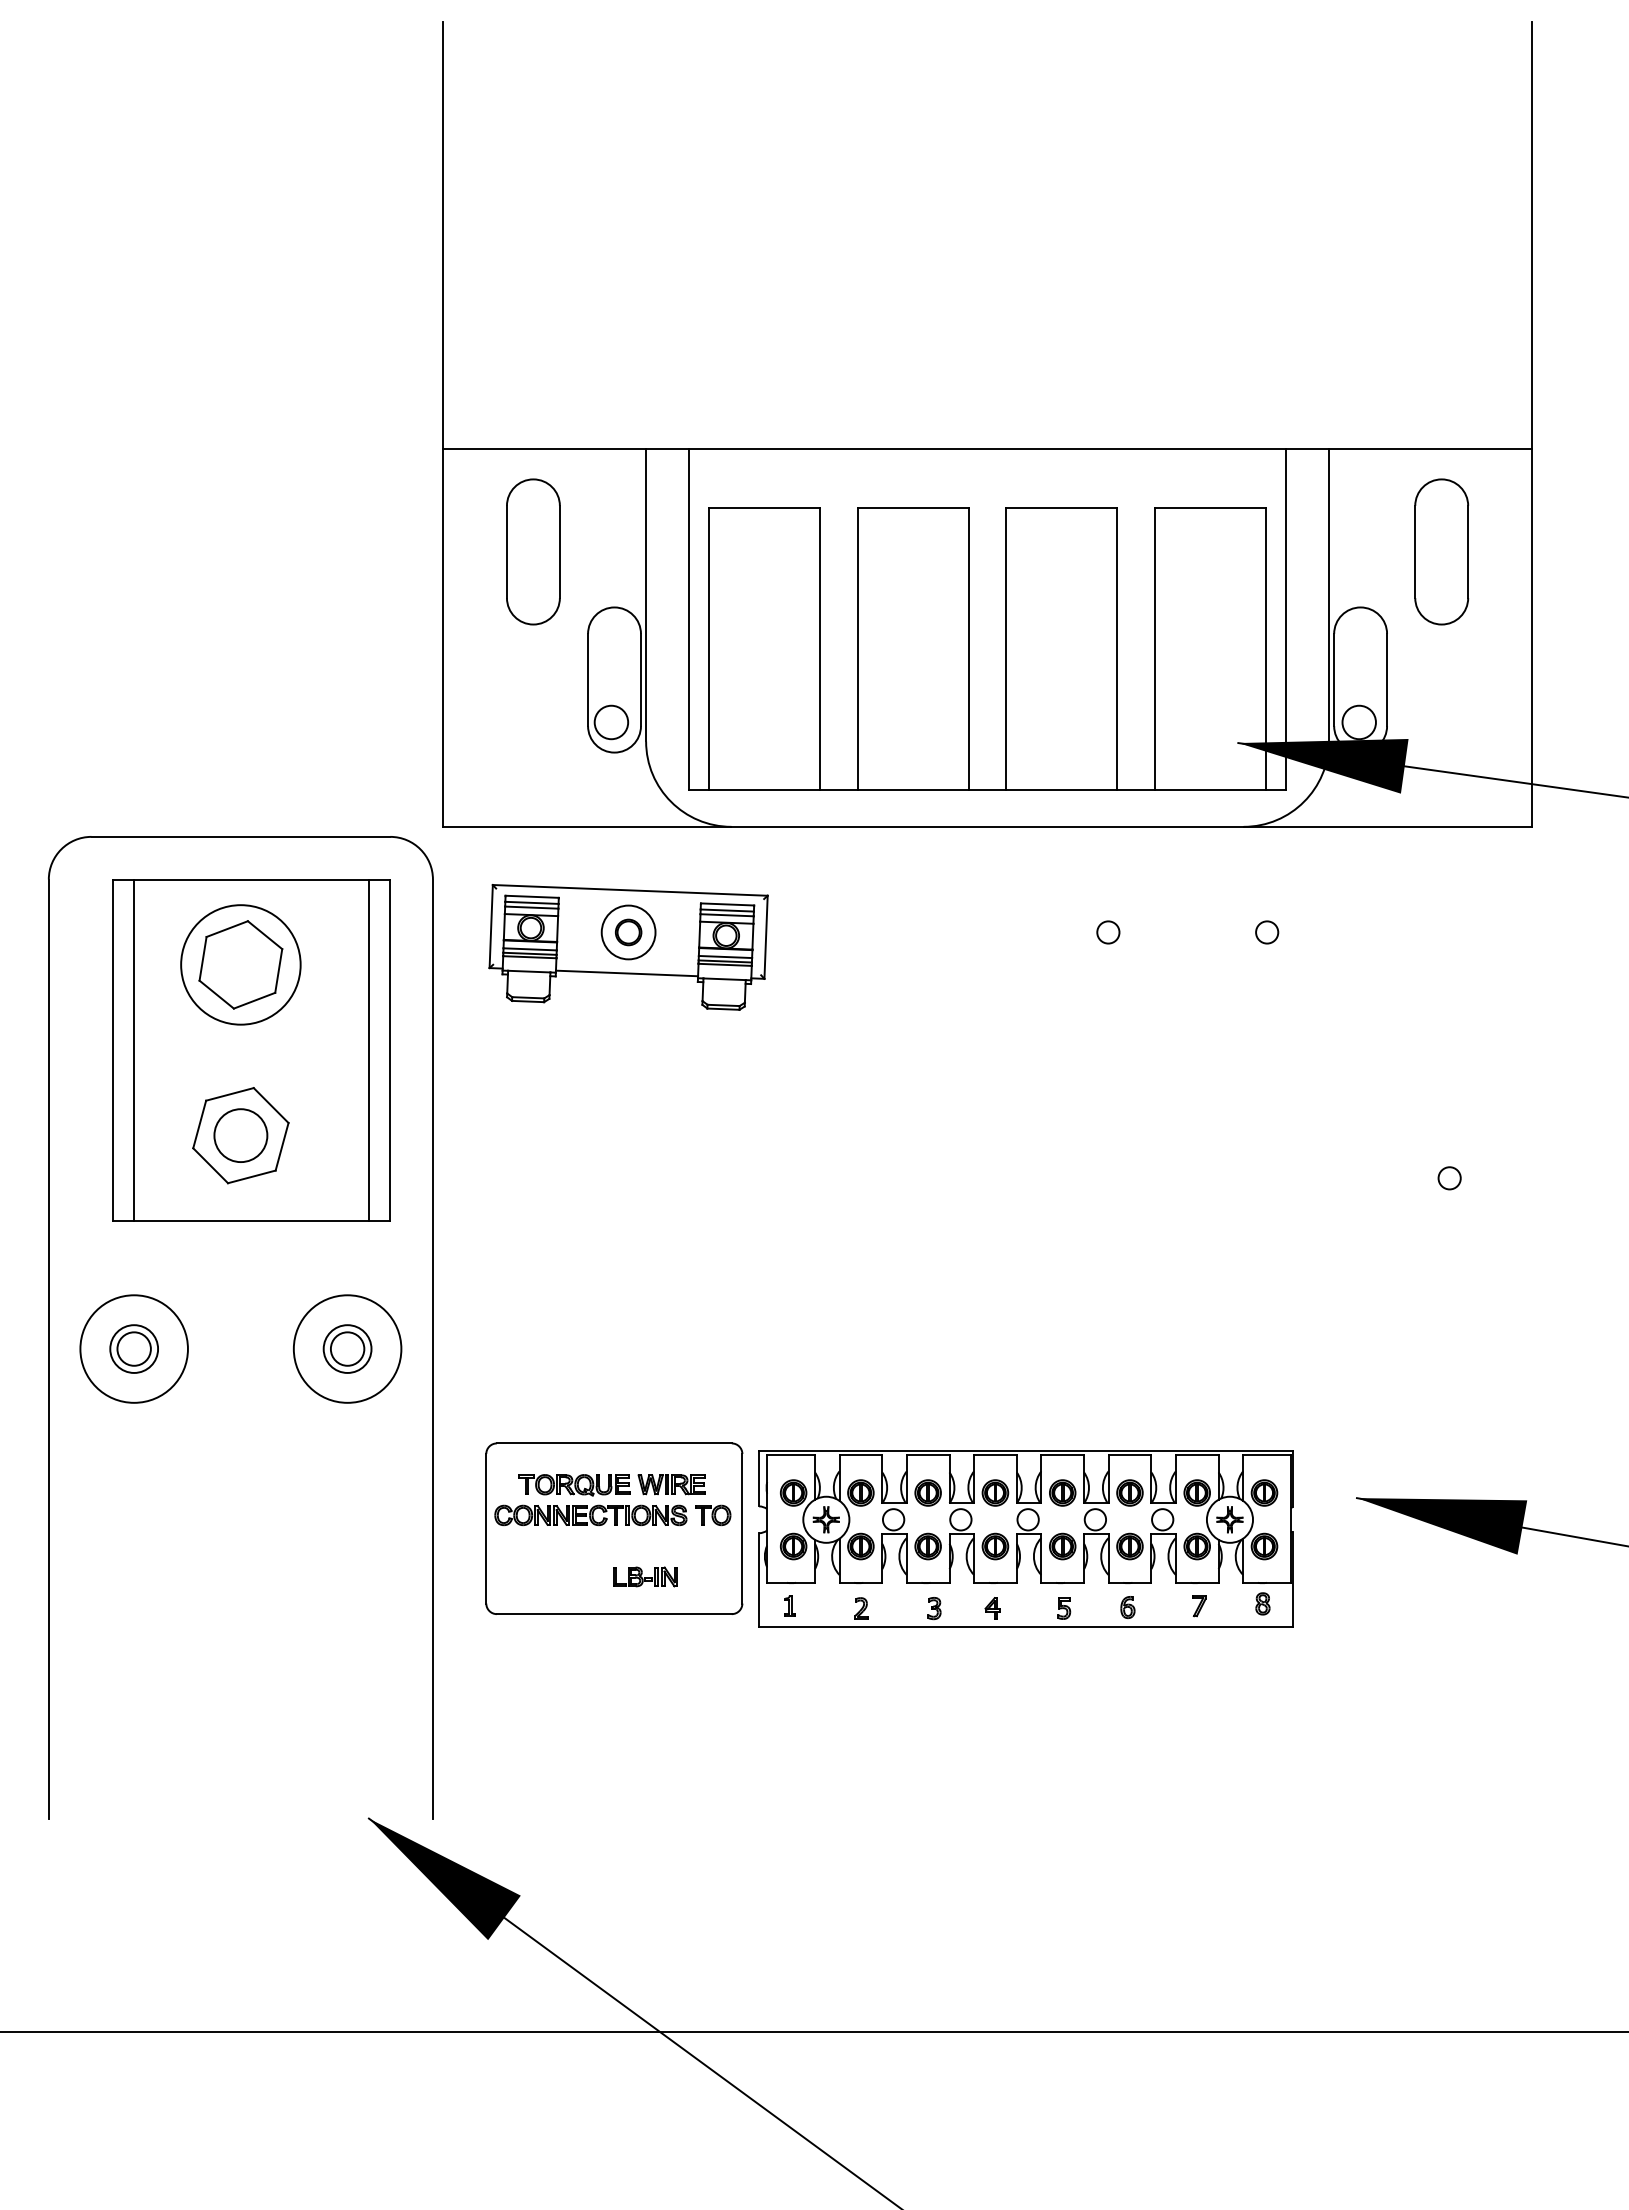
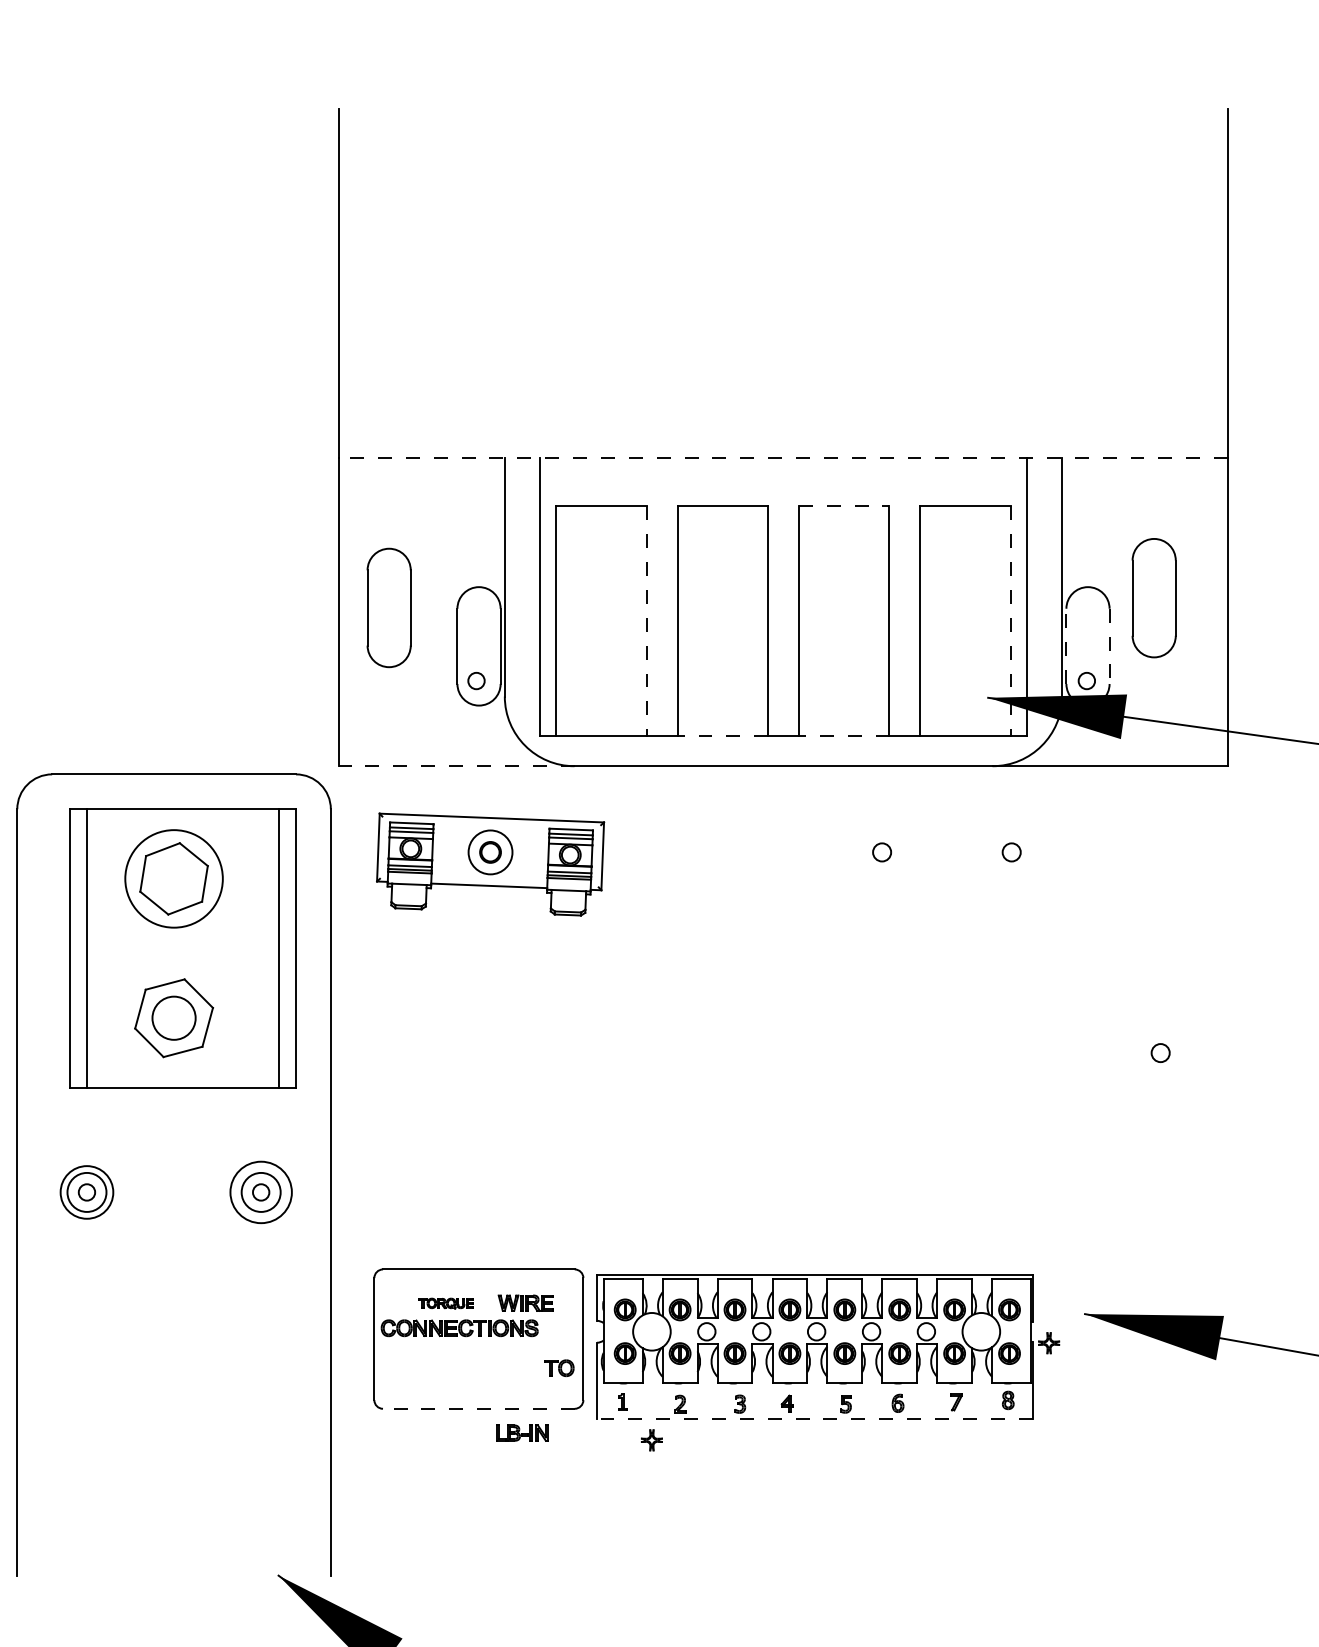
line: (987, 448) -> (783, 457), solid -> dashed
line: (1062, 508) -> (844, 506), solid -> dashed
part: (533, 551) -> (389, 607), moved
part: (1441, 551) -> (1154, 597), moved
line: (820, 649) -> (647, 621), solid -> dashed
line: (1265, 649) -> (1010, 621), solid -> dashed
line: (1334, 679) -> (1066, 645), solid -> dashed
line: (1387, 680) -> (1109, 646), solid -> dashed
circle: (611, 722) -> (476, 681), size x0.6
circle: (1358, 722) -> (1086, 681), size x0.6
line: (912, 790) -> (722, 736), solid -> dashed
line: (1061, 790) -> (843, 736), solid -> dashed
line: (586, 826) -> (456, 765), solid -> dashed
circle: (133, 1348) -> (86, 1191), size x0.6
circle: (133, 1348) -> (86, 1191), size x0.6
circle: (347, 1348) -> (261, 1191), size x0.6
circle: (347, 1348) -> (261, 1191), size x0.7
part: (574, 1485) -> (446, 1303), size x0.6
part: (713, 1515) -> (559, 1368), moved
part: (825, 1519) -> (651, 1440), moved
part: (1229, 1519) -> (1048, 1342), moved
part: (645, 1576) -> (522, 1432), moved
line: (613, 1614) -> (478, 1409), solid -> dashed
line: (1025, 1626) -> (814, 1418), solid -> dashed

